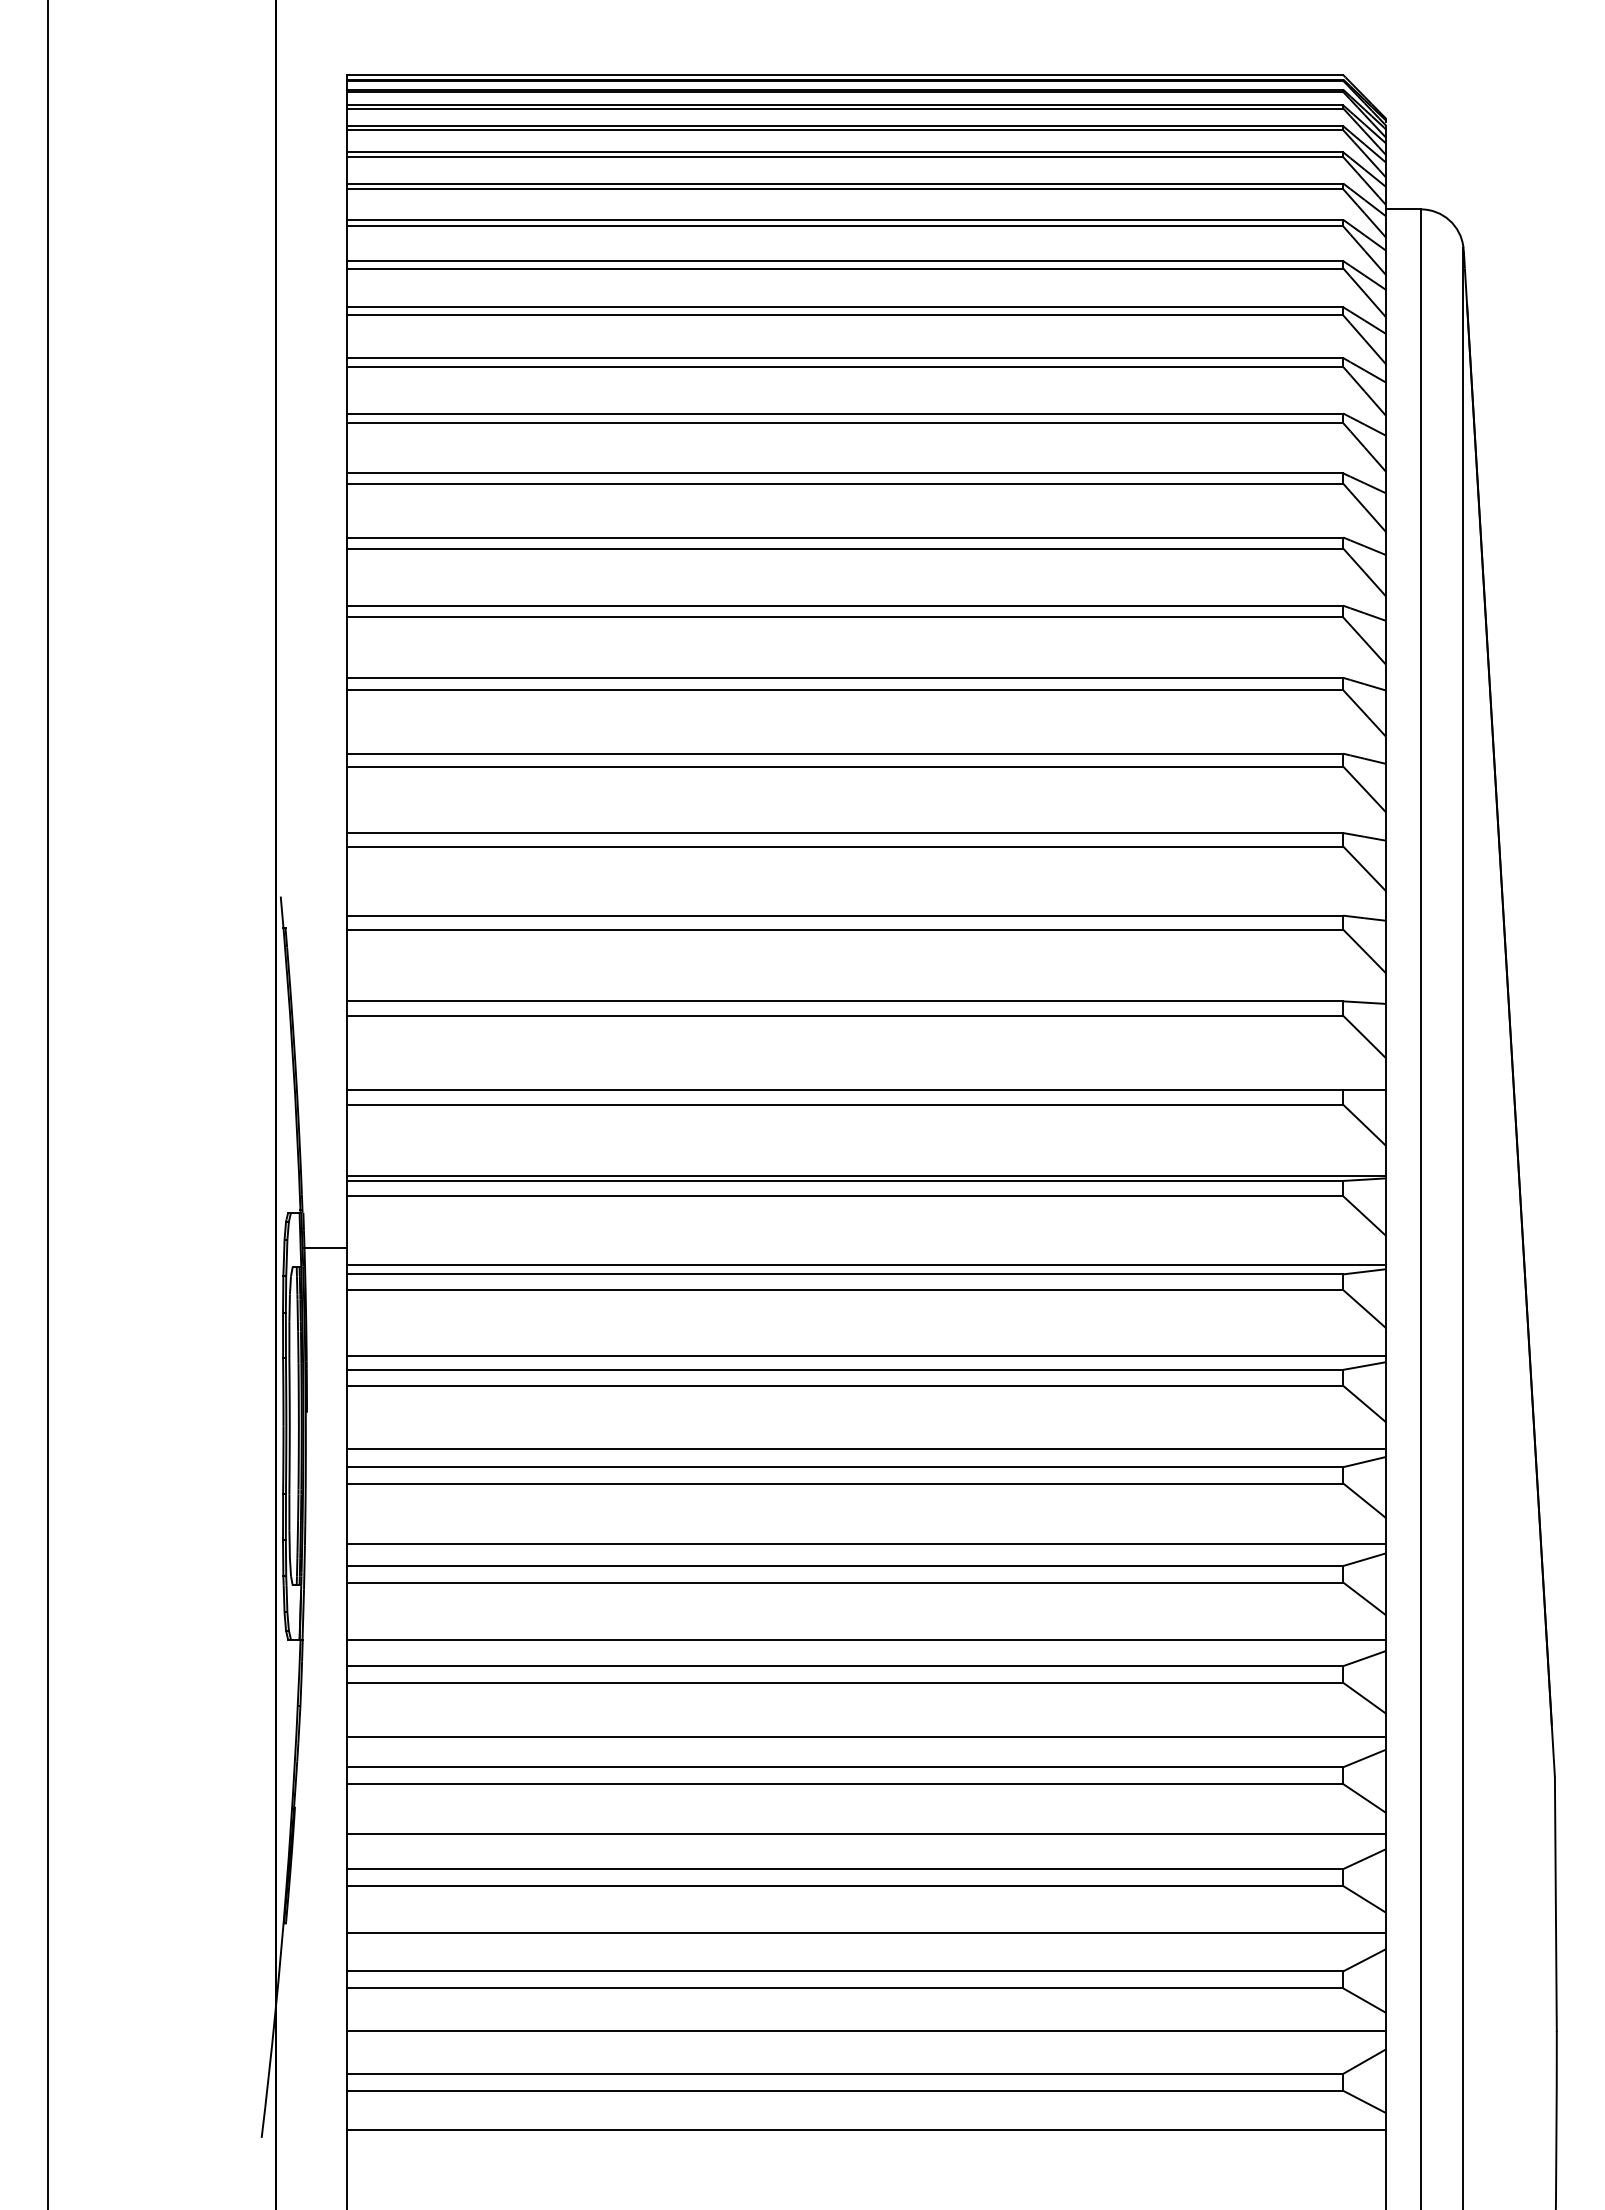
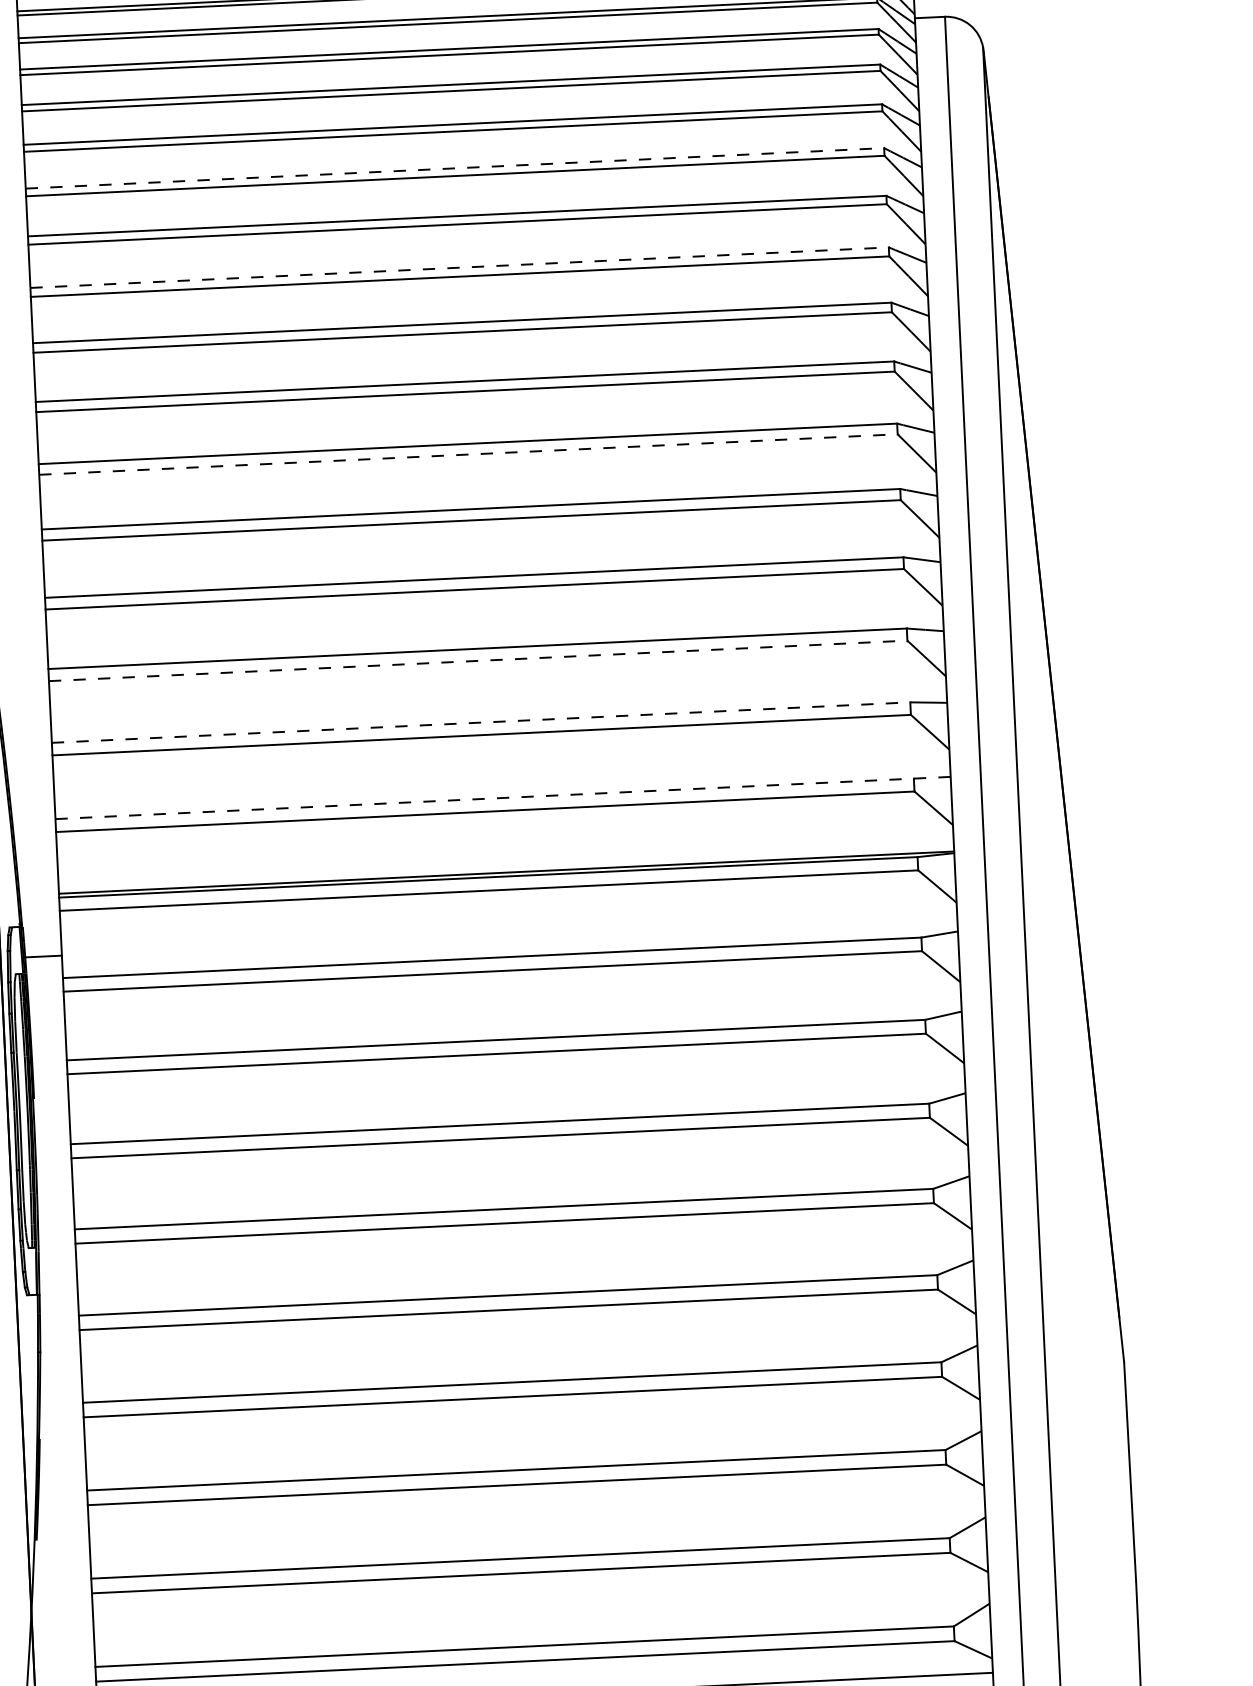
line: (845, 358) -> (455, 168), solid -> dashed
line: (845, 473) -> (459, 267), solid -> dashed
line: (845, 690) -> (468, 454), solid -> dashed
line: (845, 929) -> (478, 660), solid -> dashed
line: (845, 1001) -> (481, 722), solid -> dashed
line: (867, 1089) -> (503, 797), solid -> dashed
line: (866, 1265) -> (510, 949), removed
line: (866, 1356) -> (513, 1027), removed
line: (866, 1449) -> (517, 1107), removed
line: (866, 1543) -> (521, 1188), removed
line: (866, 1639) -> (525, 1271), removed
line: (866, 1736) -> (529, 1355), removed
line: (866, 1834) -> (533, 1439), removed
line: (866, 1932) -> (537, 1524), removed
line: (866, 2031) -> (541, 1609), removed

